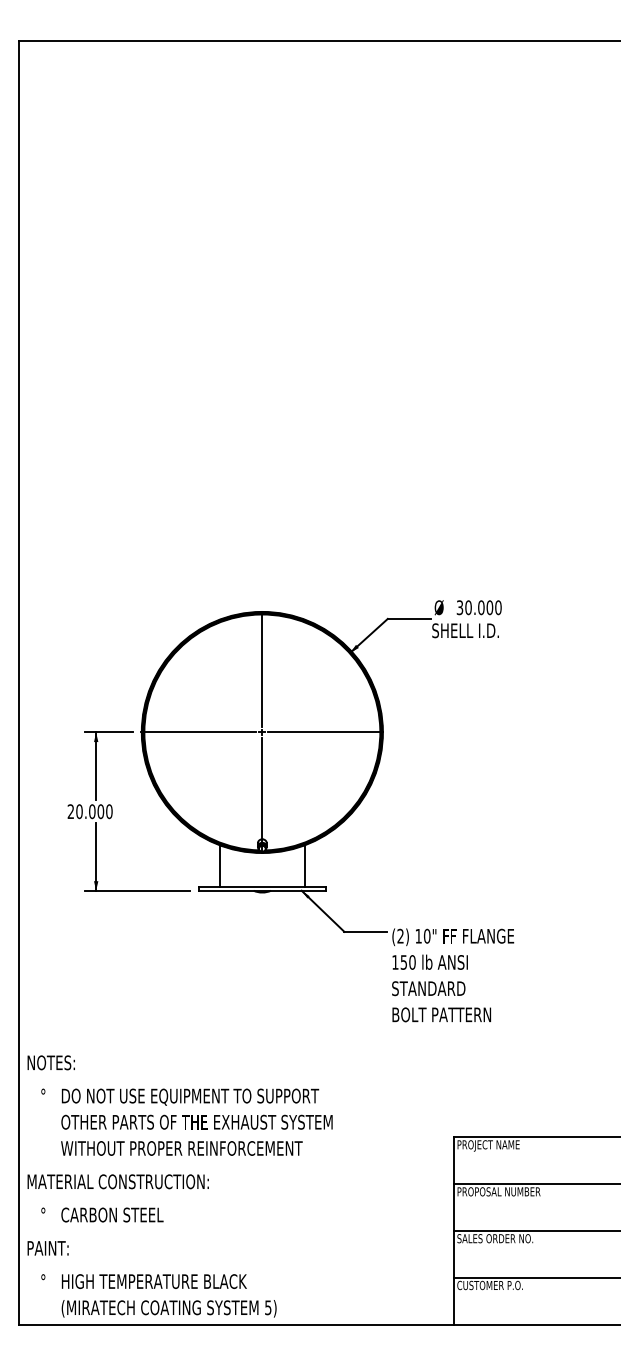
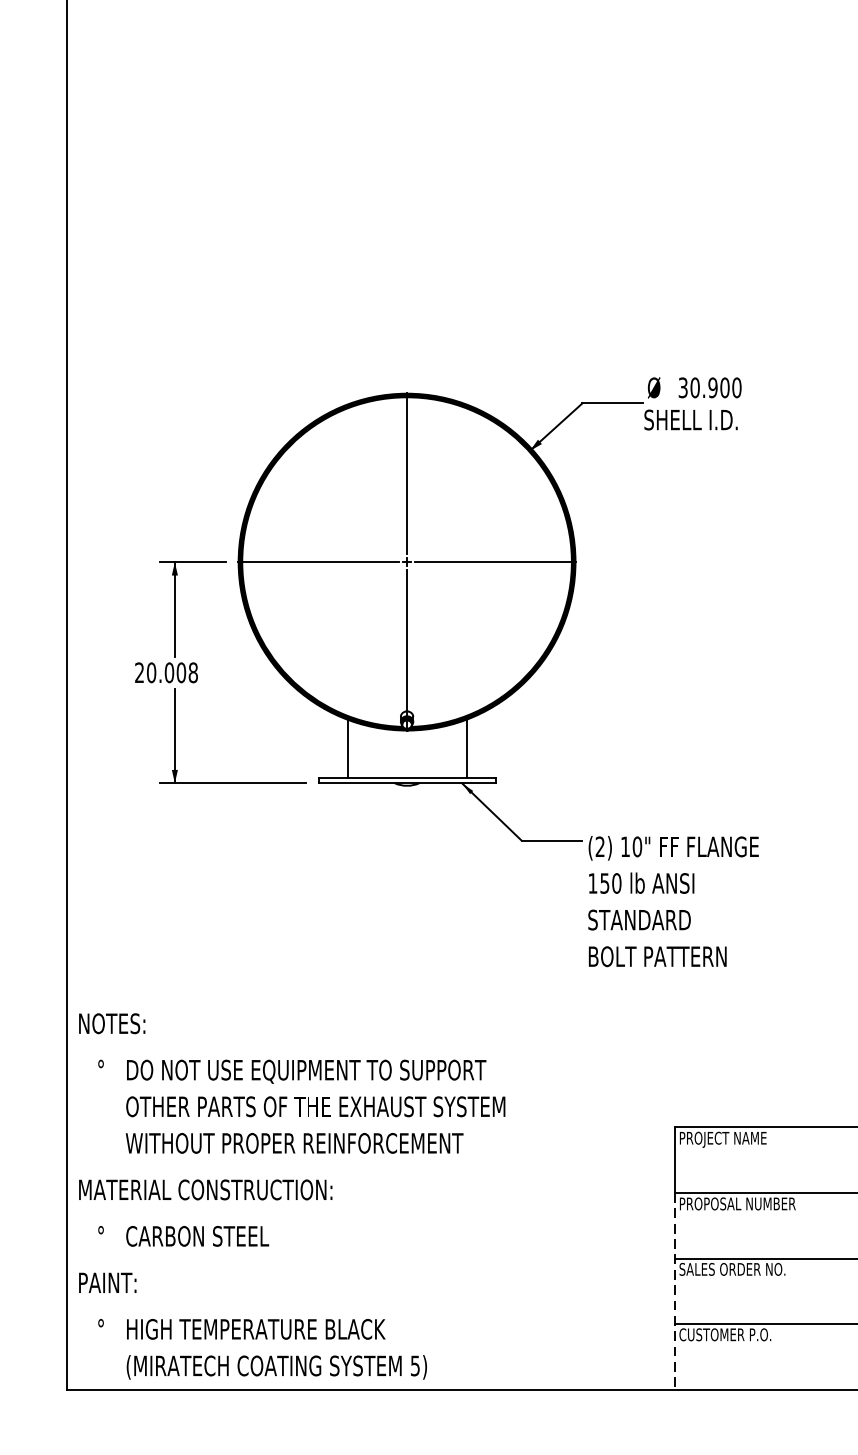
text: (481, 607) -> (713, 387), 30.000 -> 30.900
text: (109, 811) -> (193, 672), 20.000 -> 20.008
line: (453, 1254) -> (674, 1291), solid -> dashed

